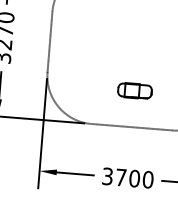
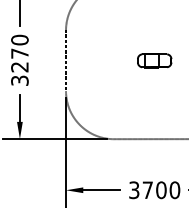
part: (134, 90) -> (154, 60), moved

